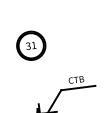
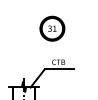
part: (31, 45) -> (52, 28), moved

